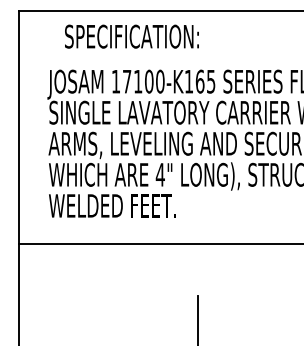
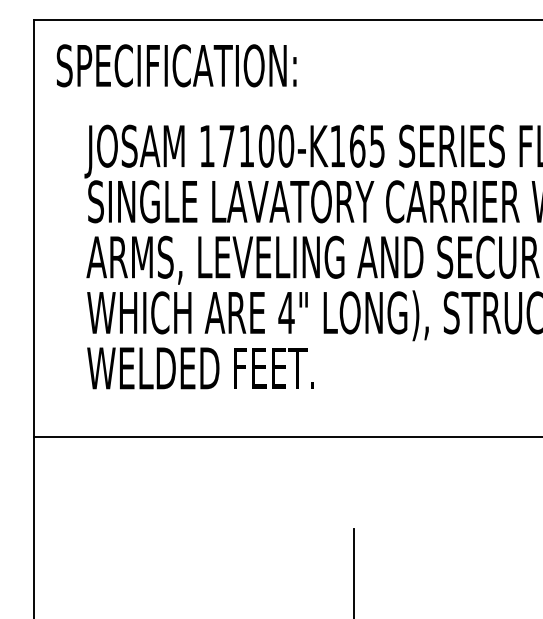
text: (131, 36) -> (175, 65), moved

